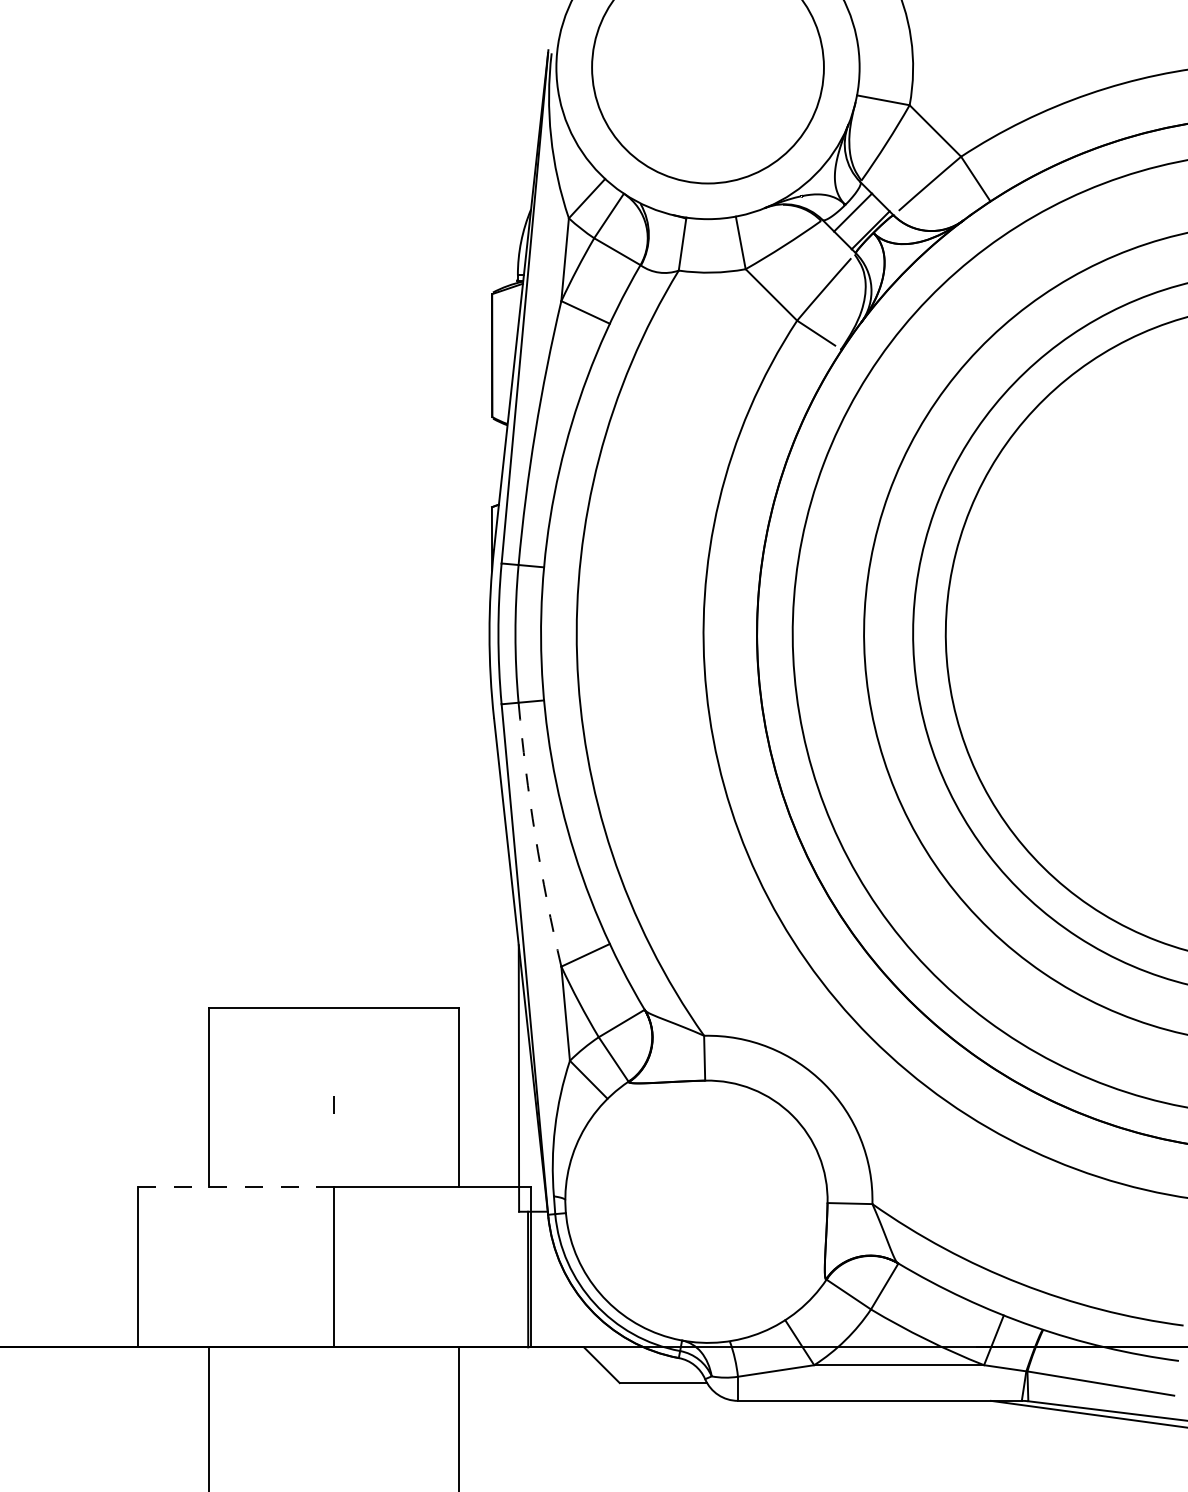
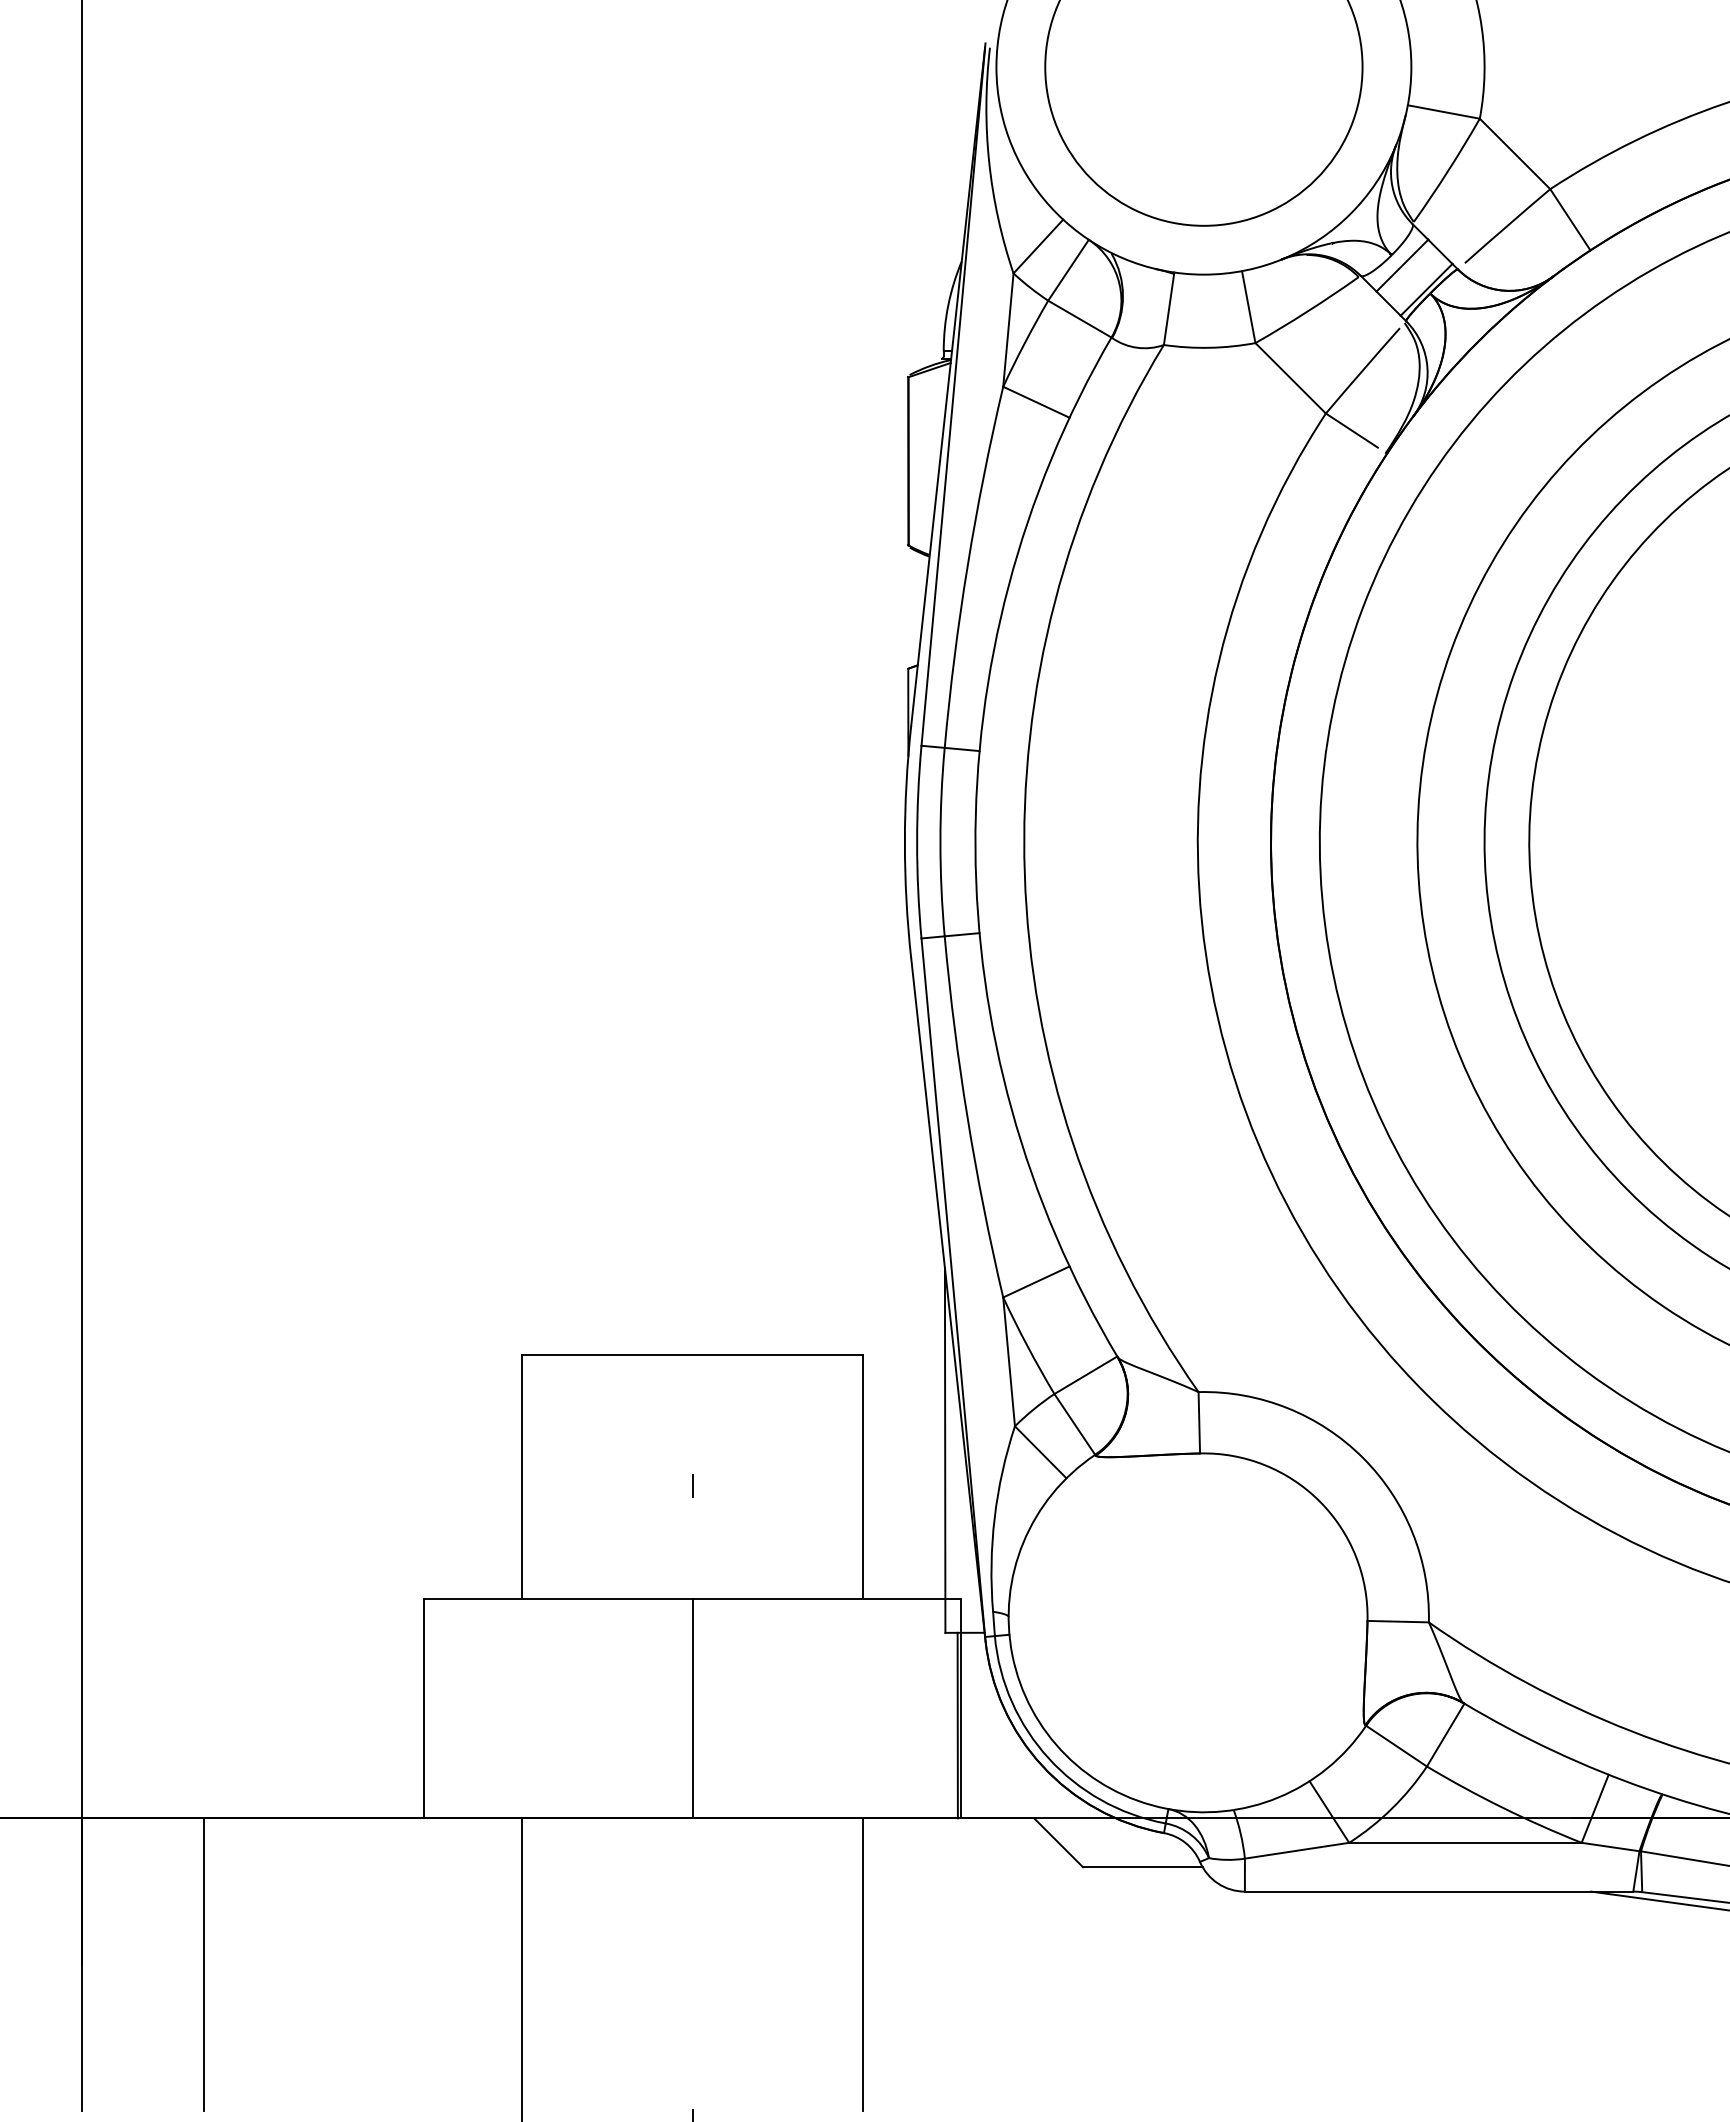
arc: (535, 835) -> (967, 1117), dashed -> solid
line: (236, 1186) -> (558, 1598), dashed -> solid

